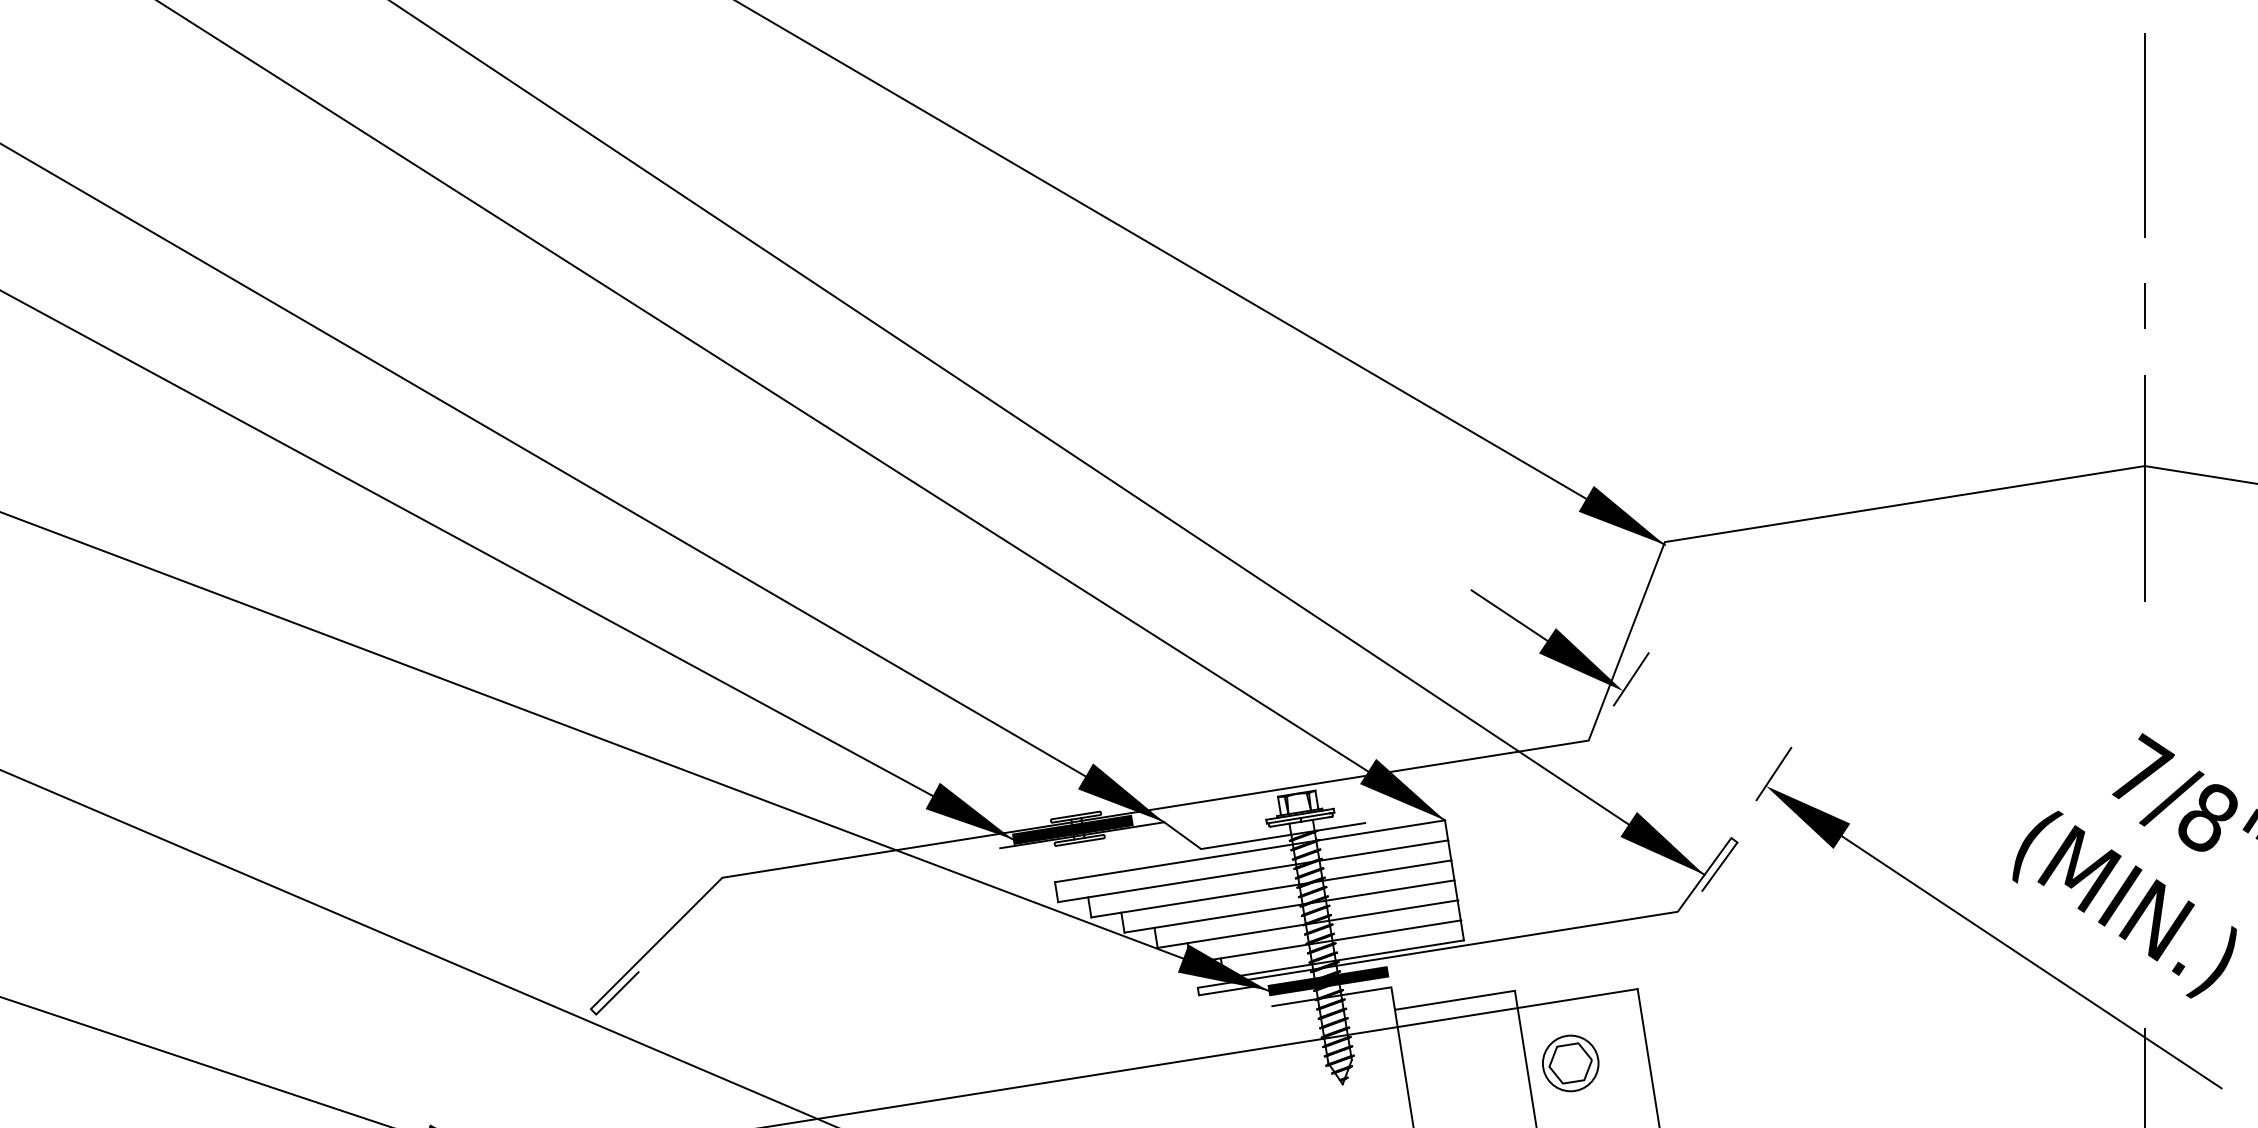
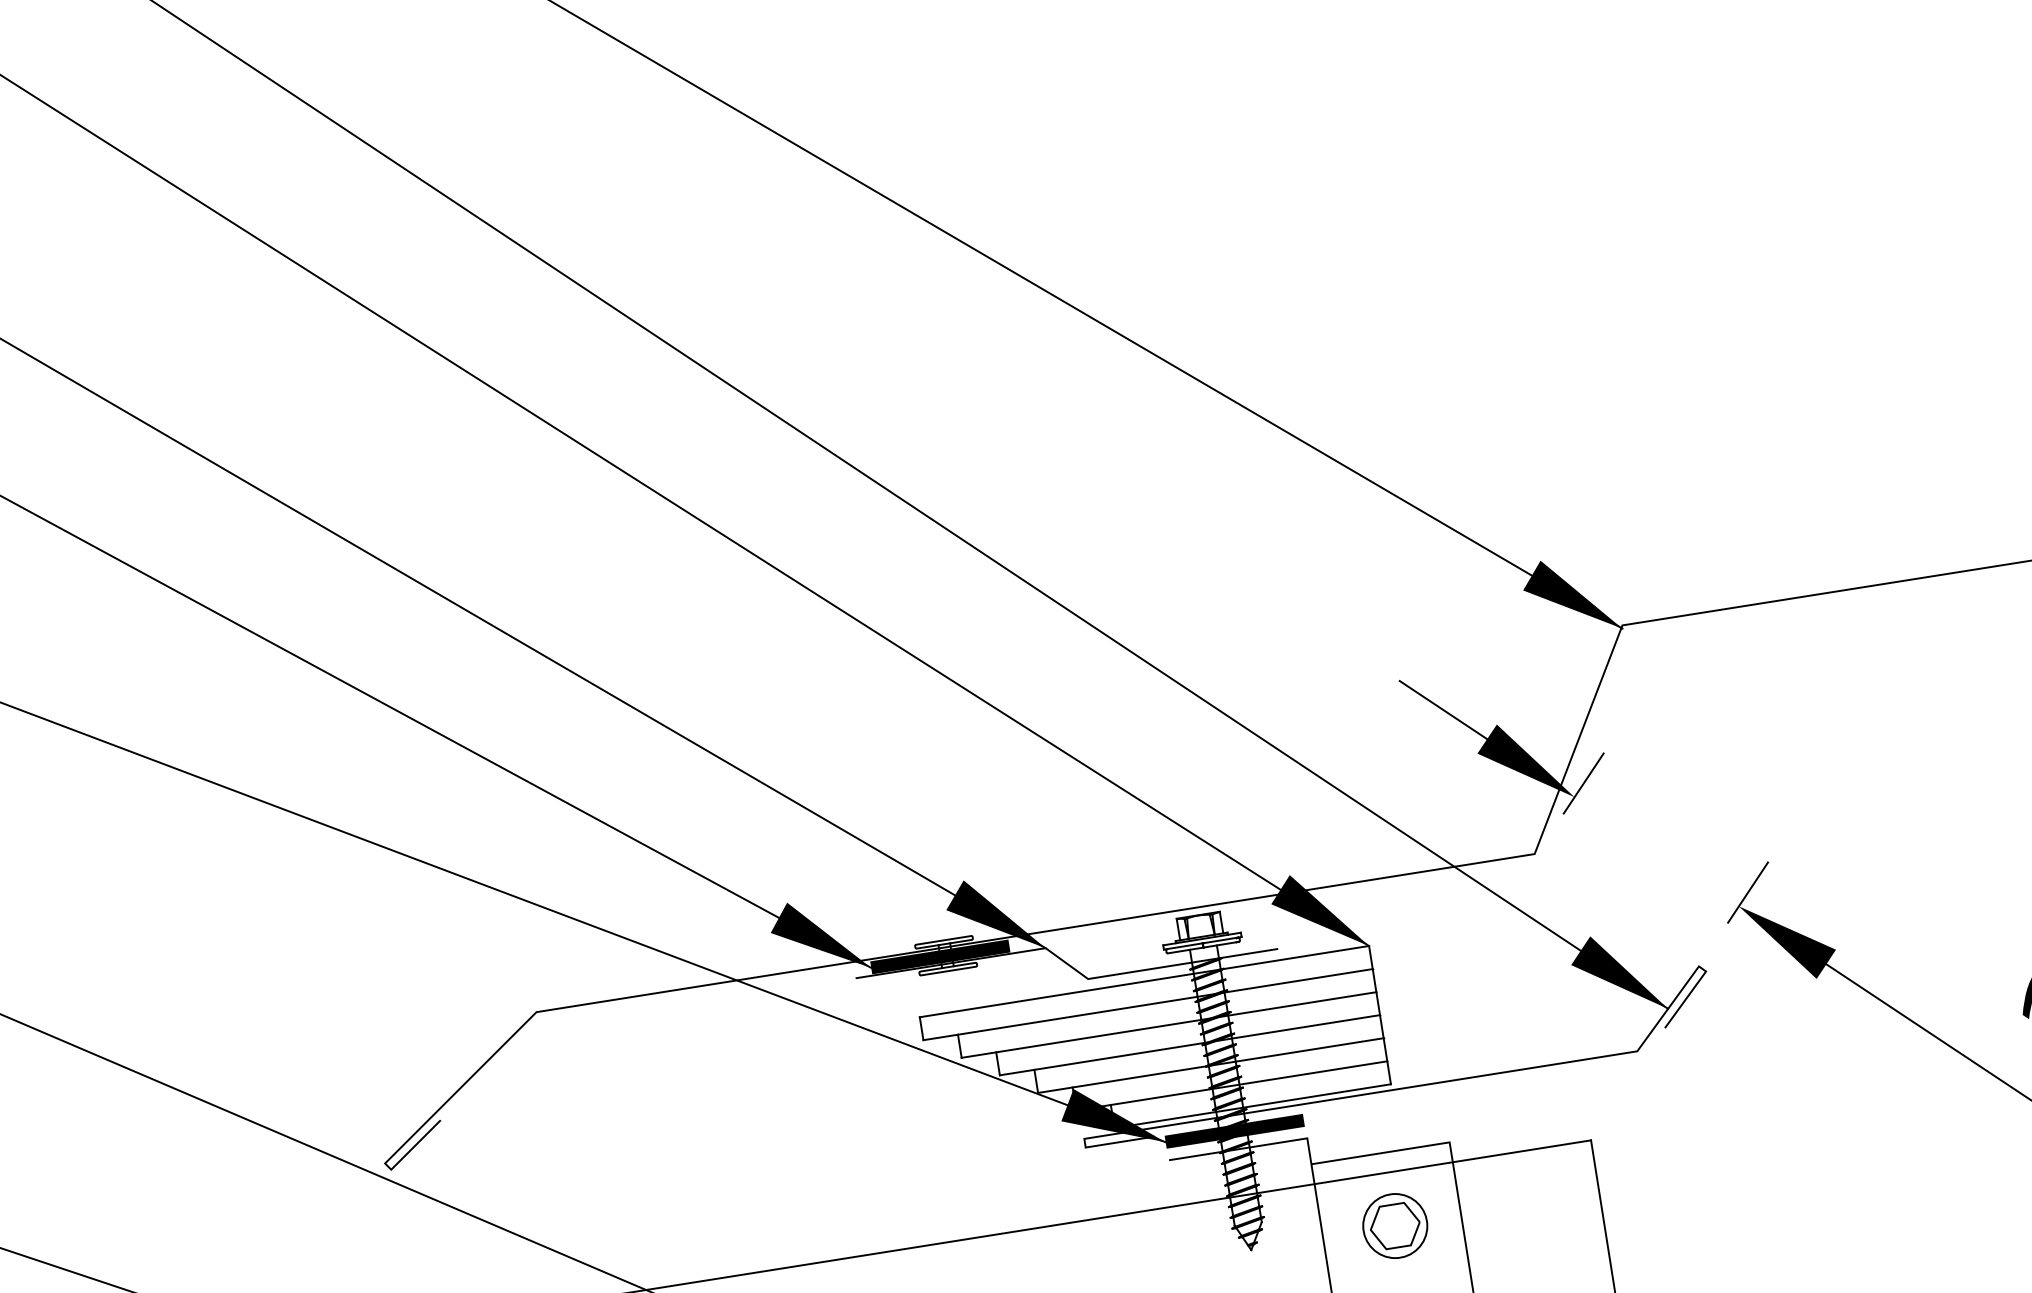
part: (1570, 1063) -> (1395, 1226), moved

